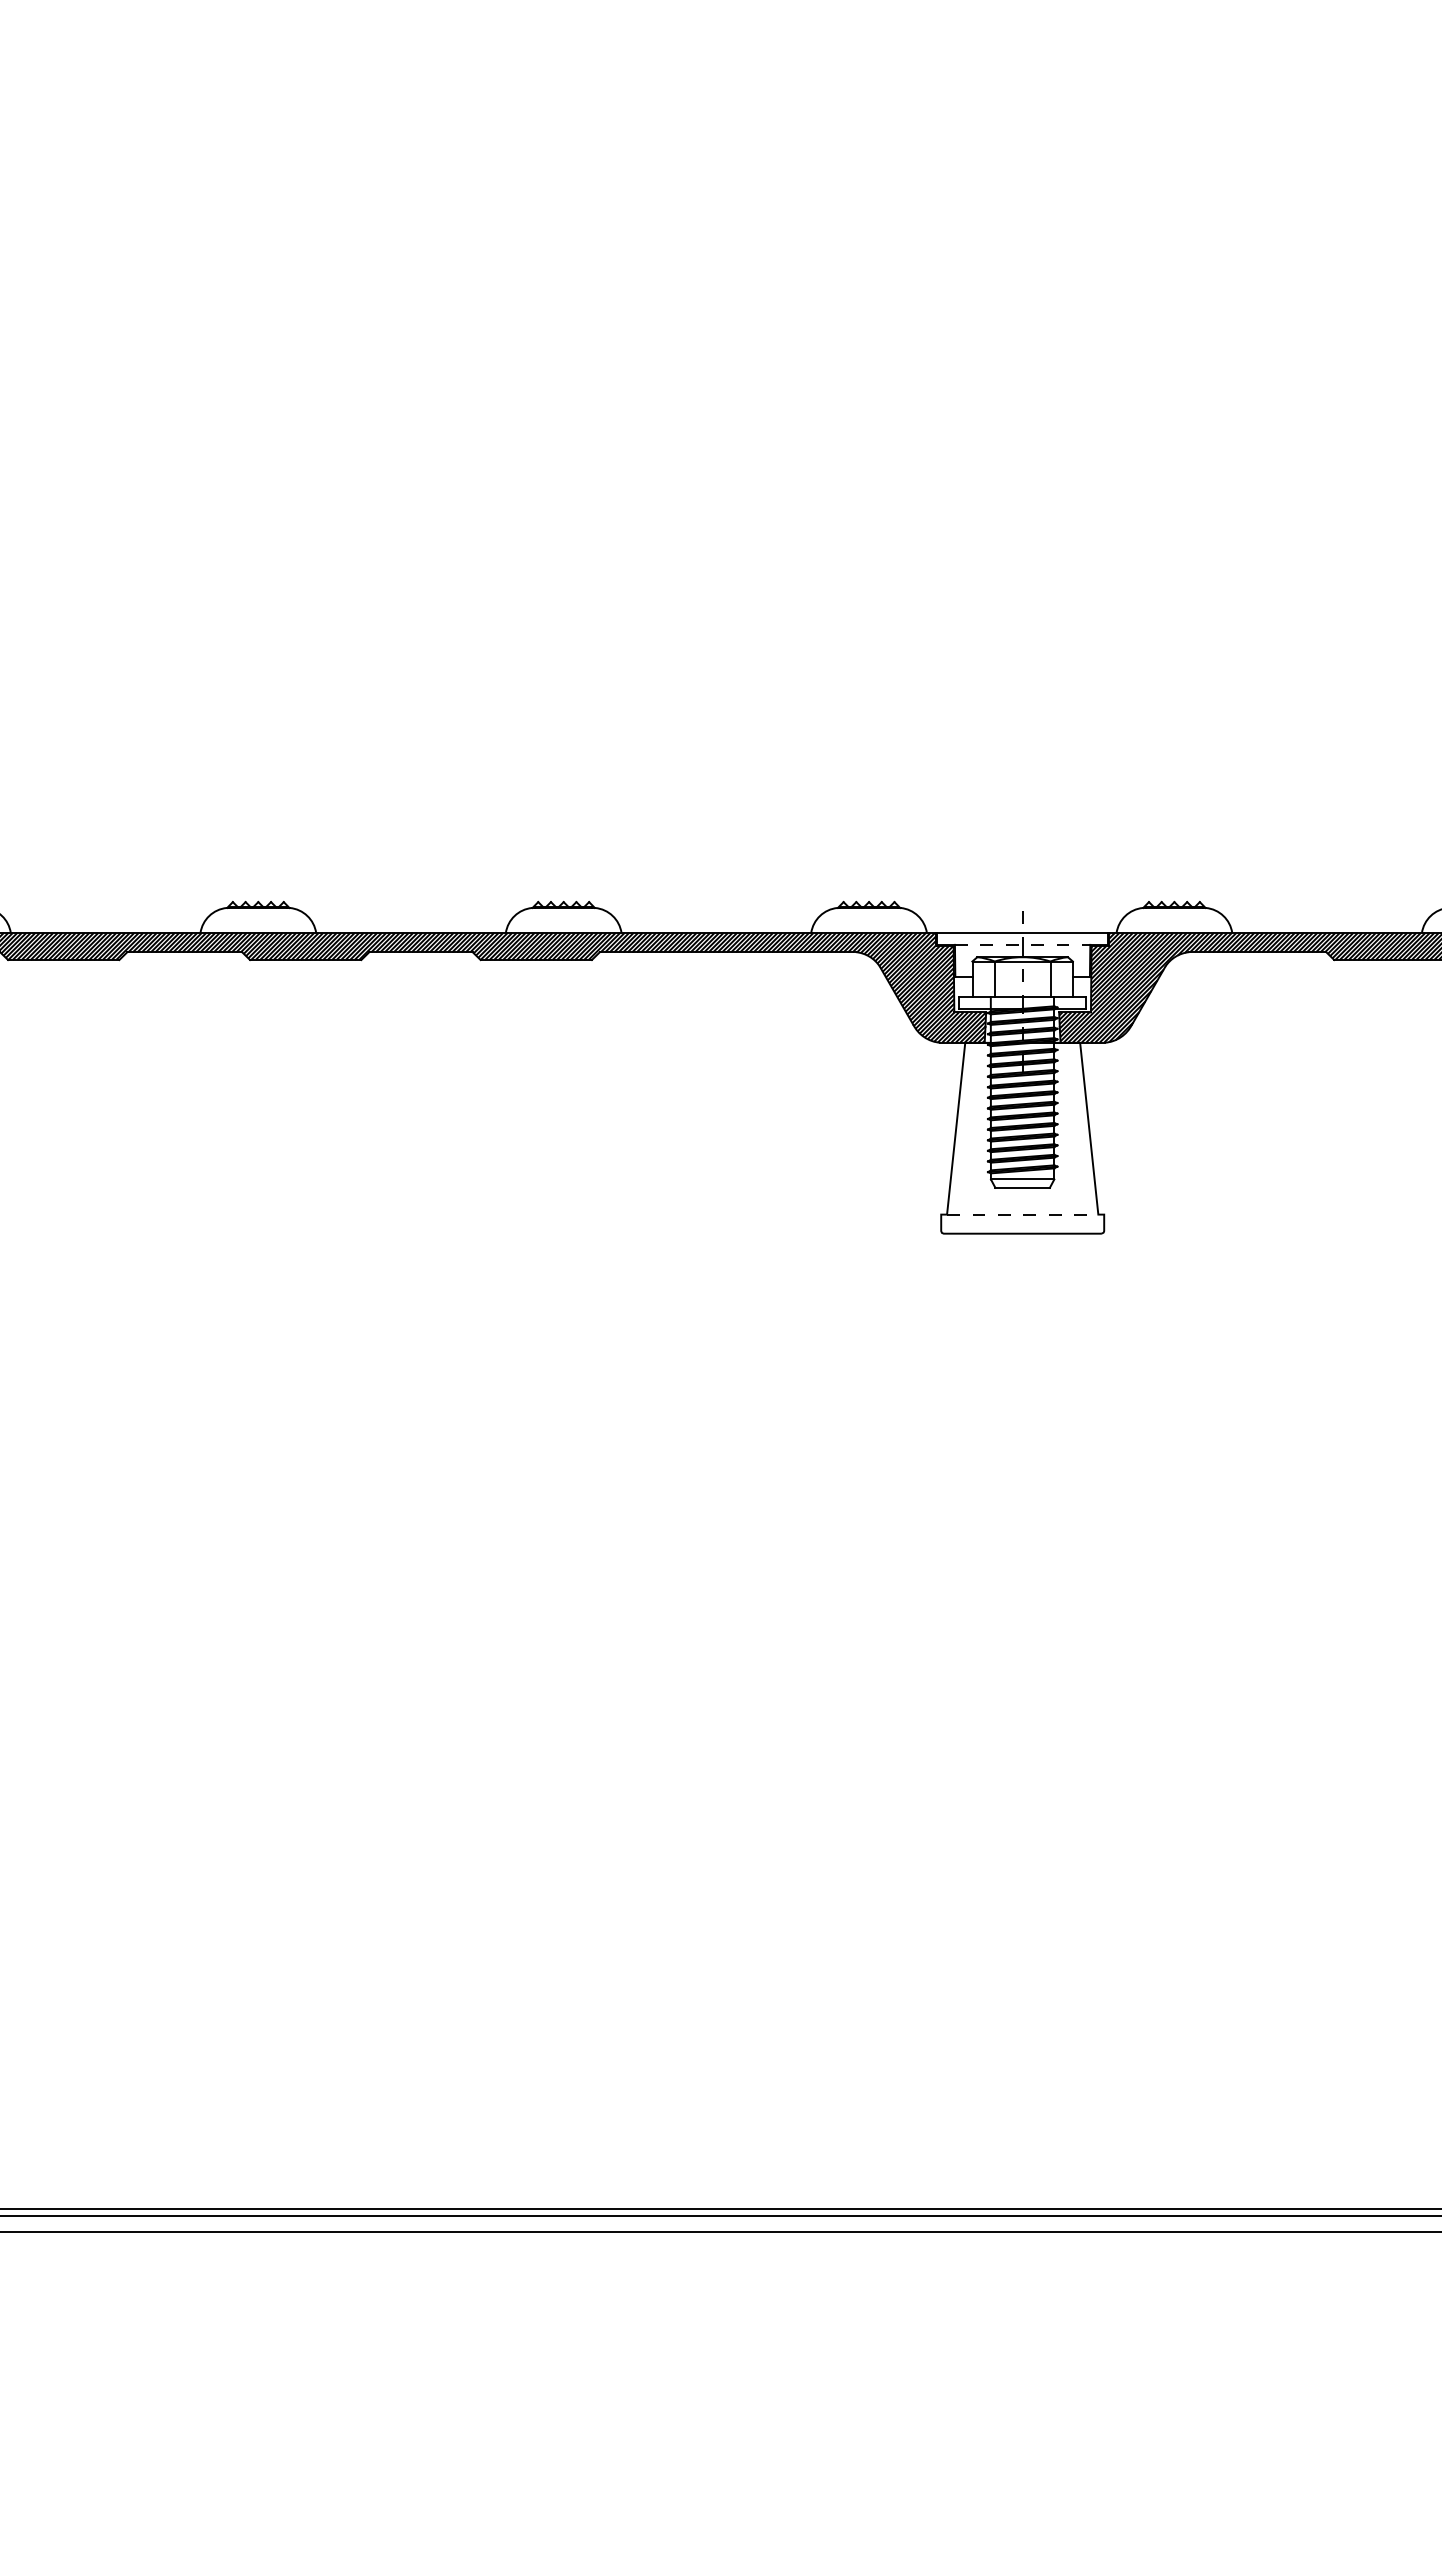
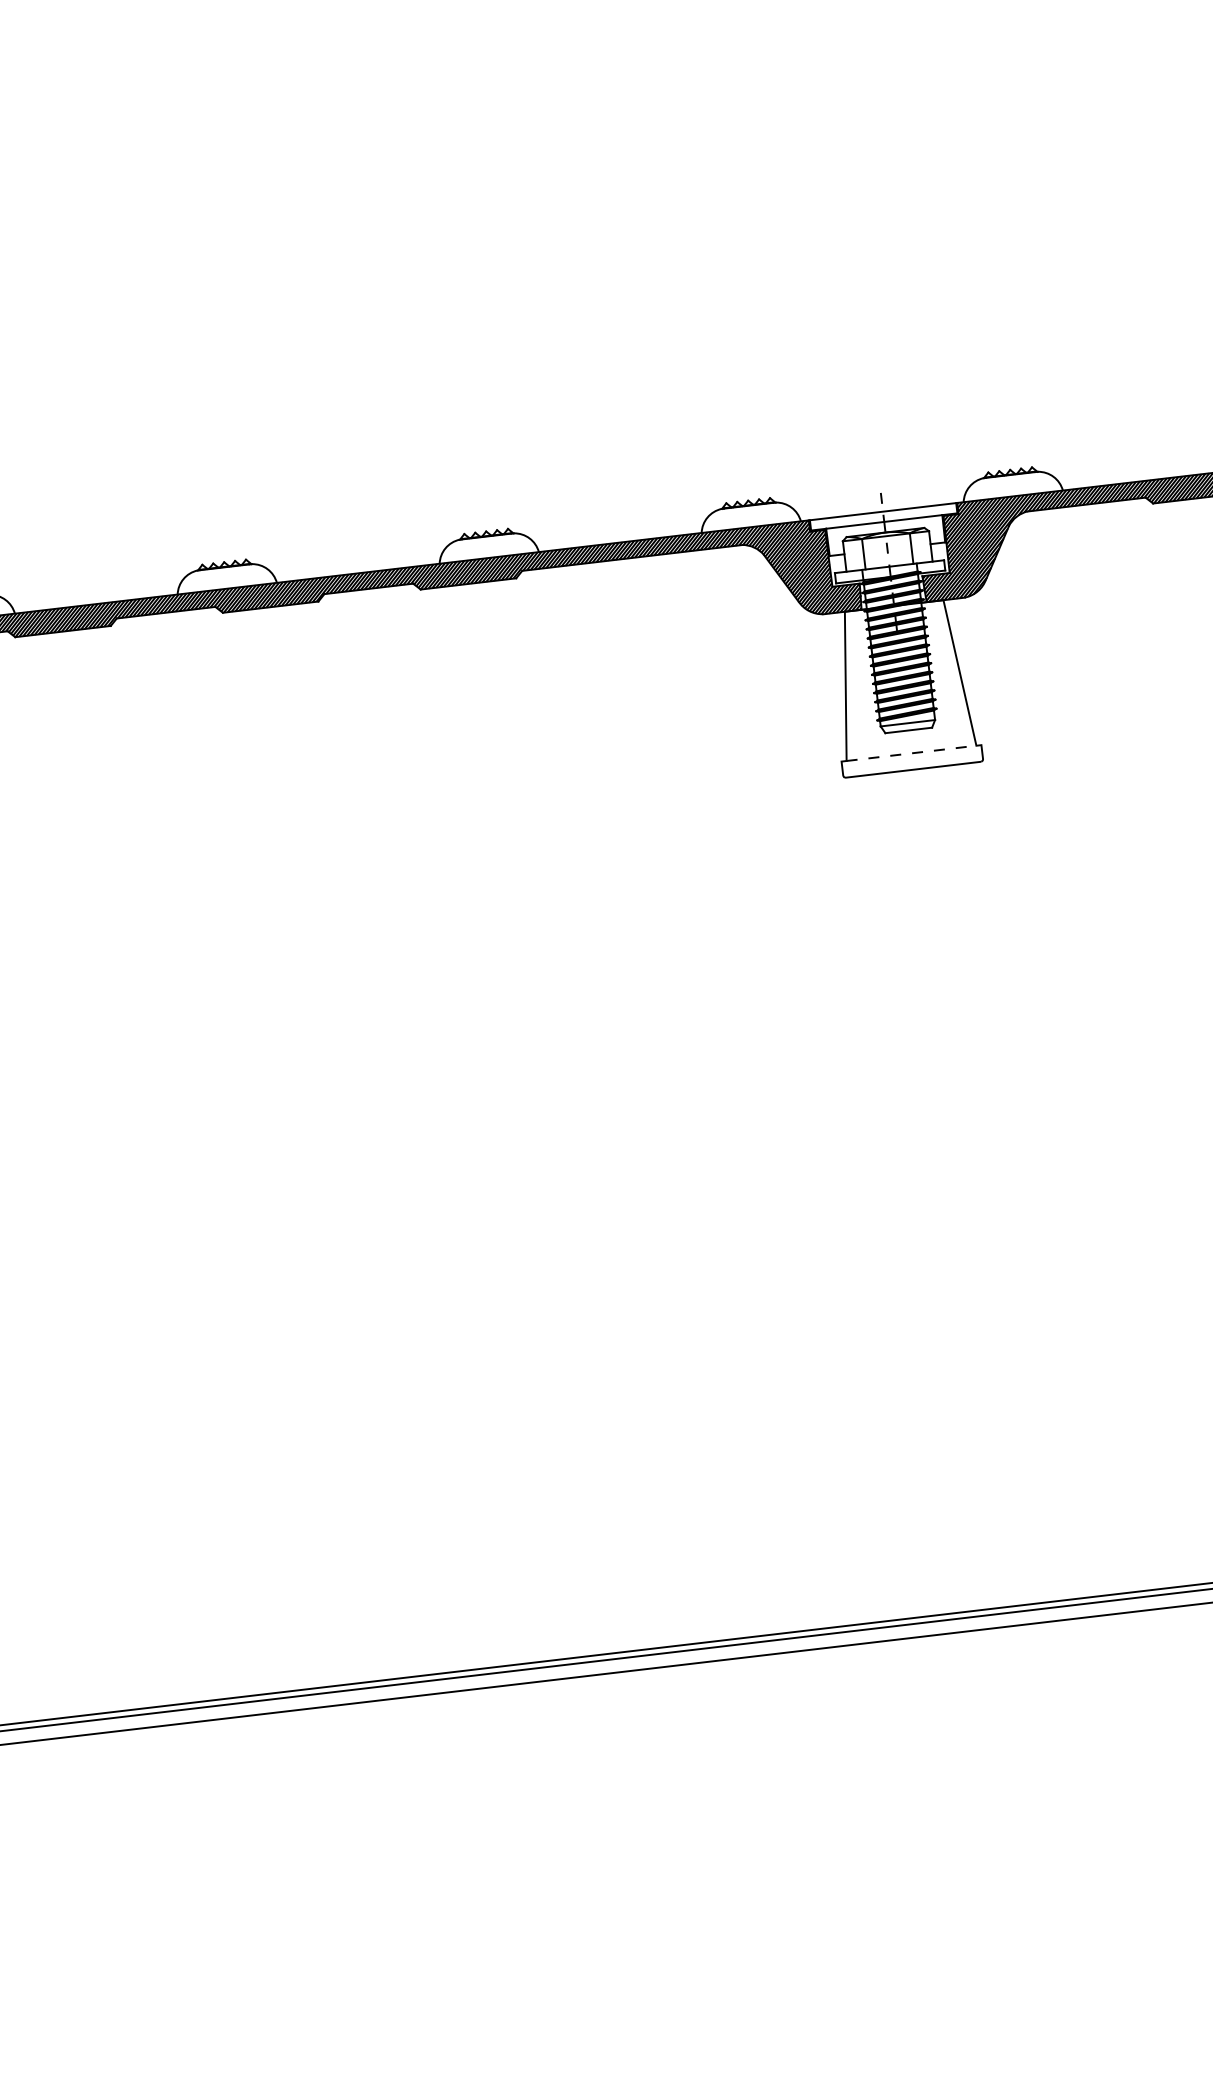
line: (1022, 944) -> (884, 521), dashed -> solid

